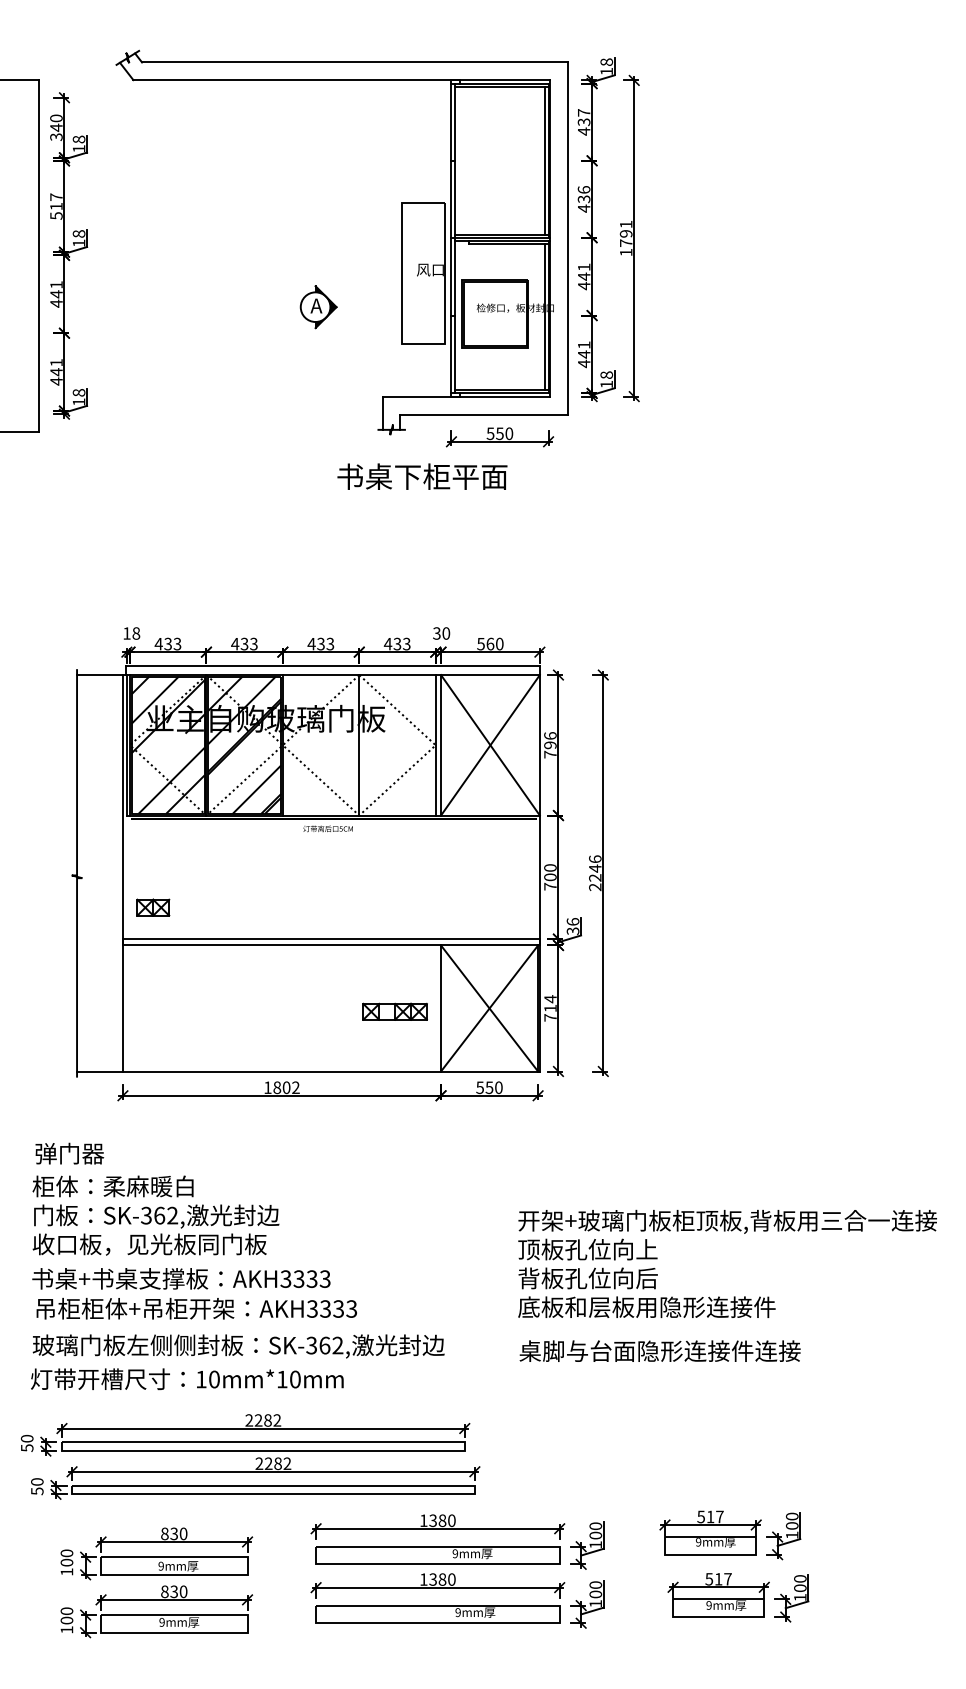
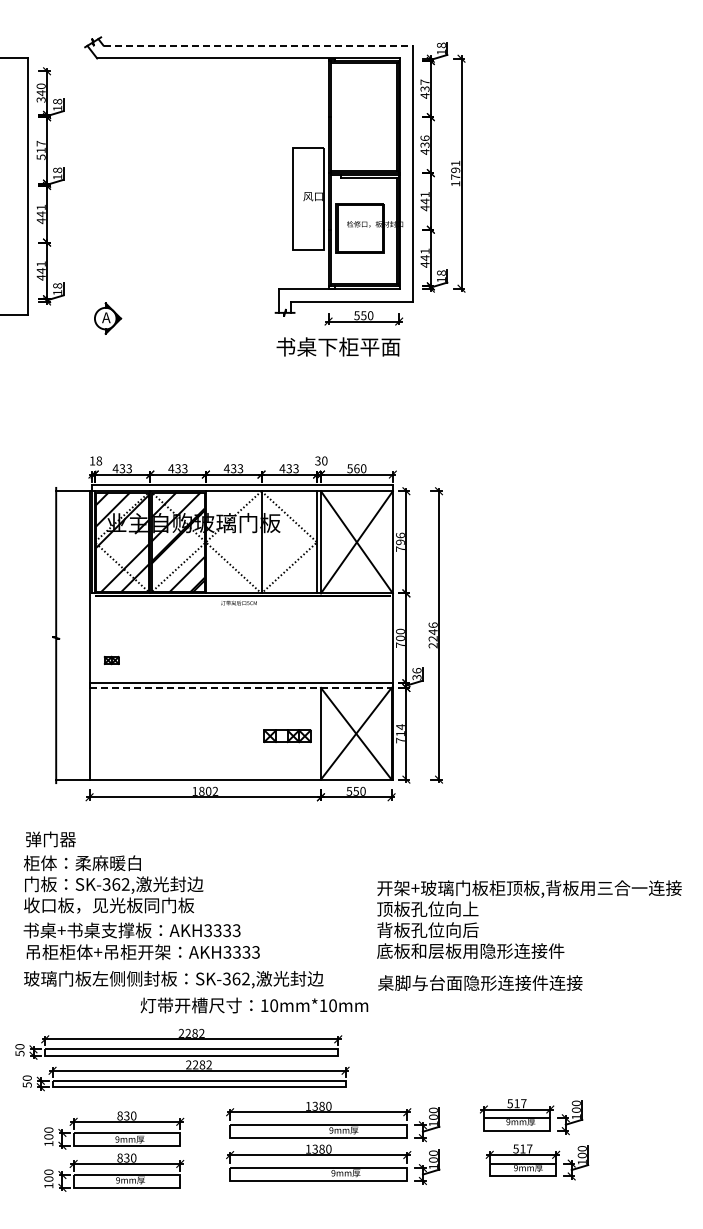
line: (355, 62) -> (258, 45), solid -> dashed
part: (319, 306) -> (108, 318), moved
text: (422, 476) -> (338, 346), moved
part: (153, 907) -> (111, 660), size x0.6
line: (331, 944) -> (241, 687), solid -> dashed
text: (187, 1379) -> (254, 1005), moved

